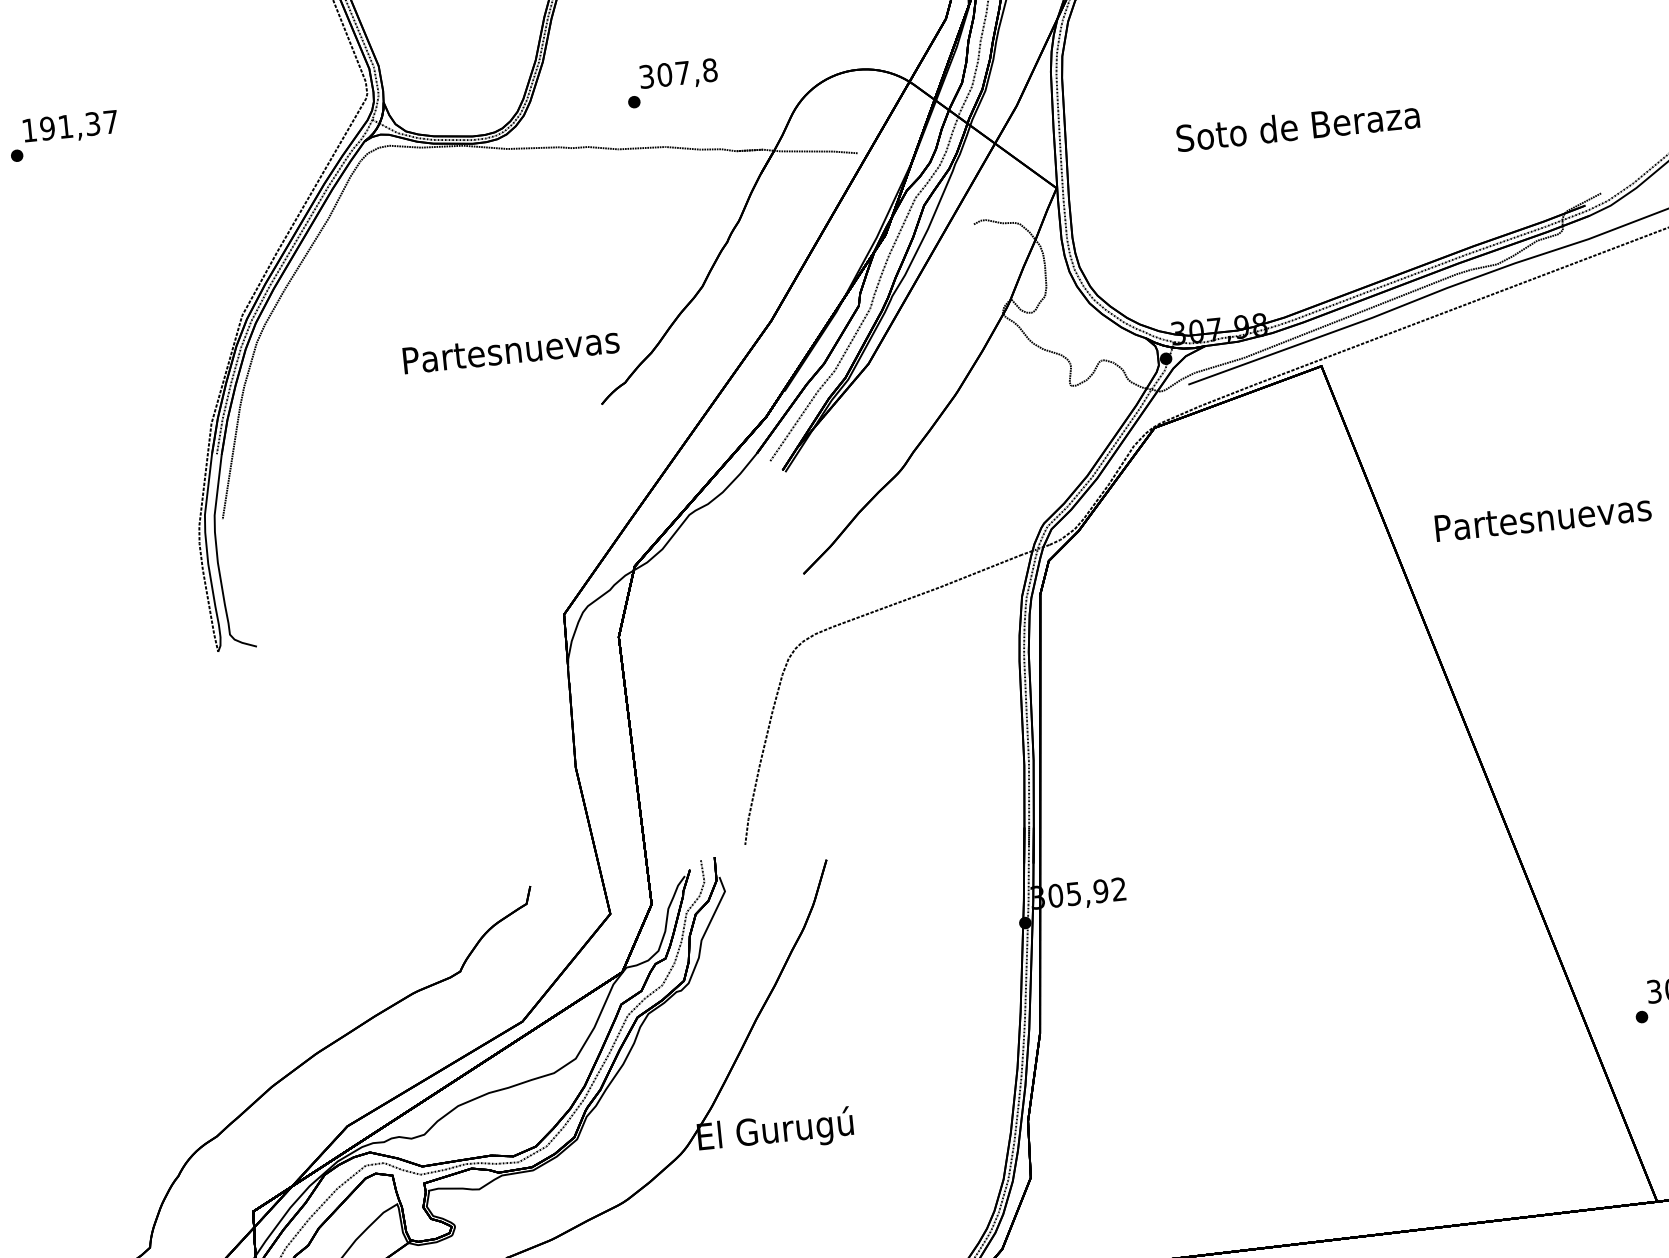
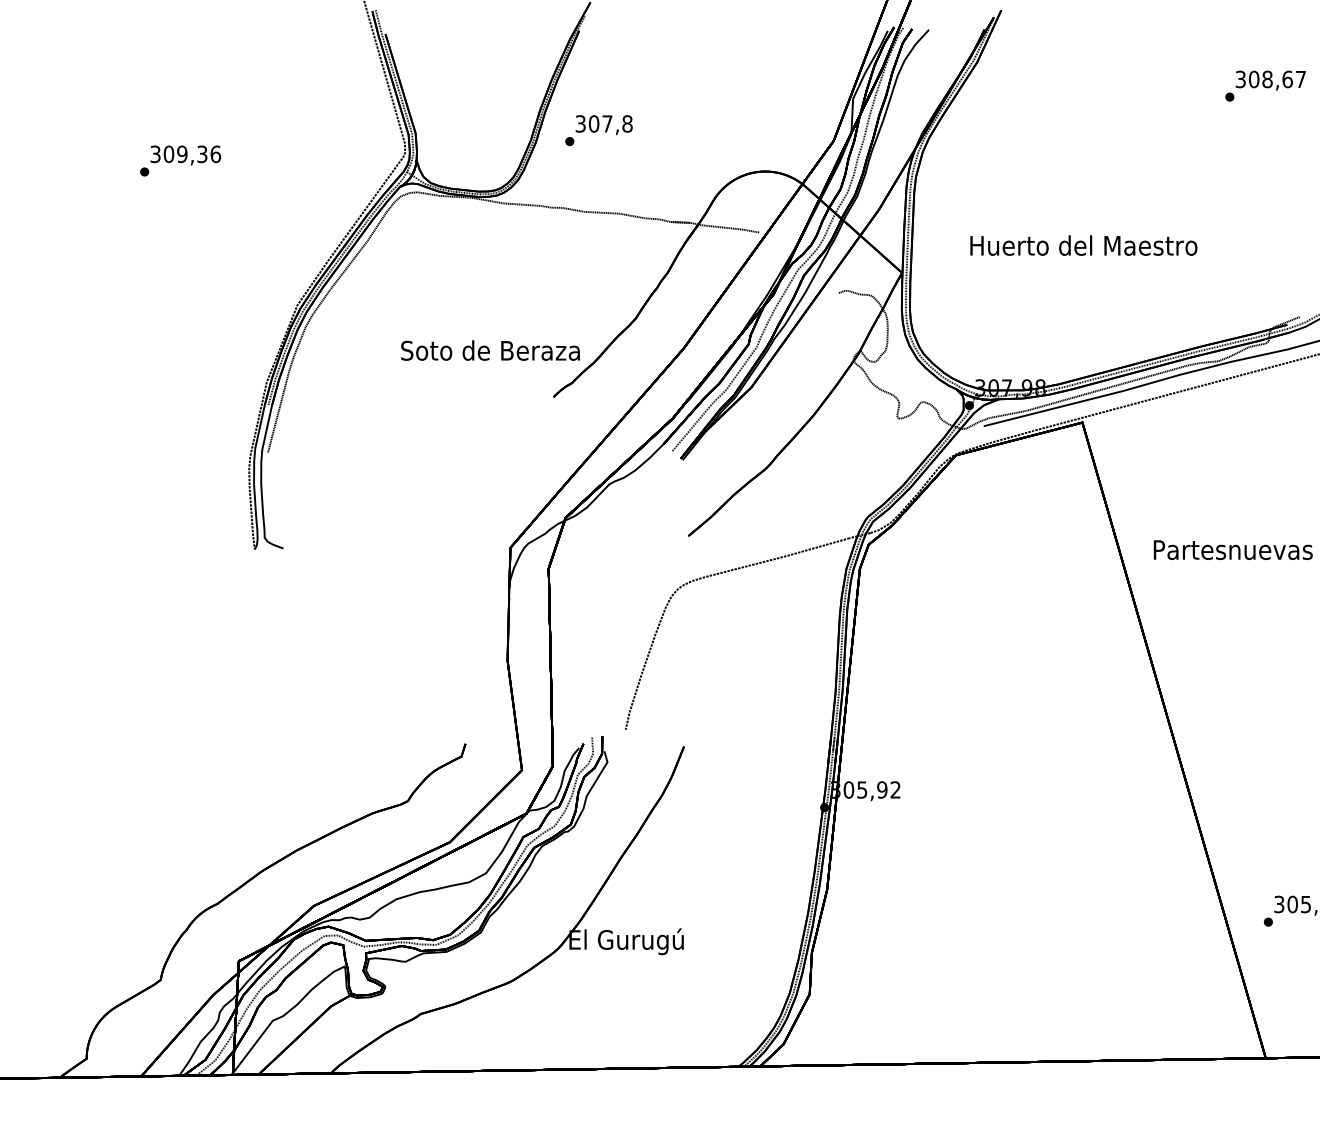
text: (671, 83) -> (598, 130), moved
text: (70, 126) -> (185, 154), 191,37 -> 309,36
text: (1298, 126) -> (1083, 245), Soto de Beraza -> Huerto del Maestro
text: (509, 349) -> (490, 350), Partesnuevas -> Soto de Beraza

